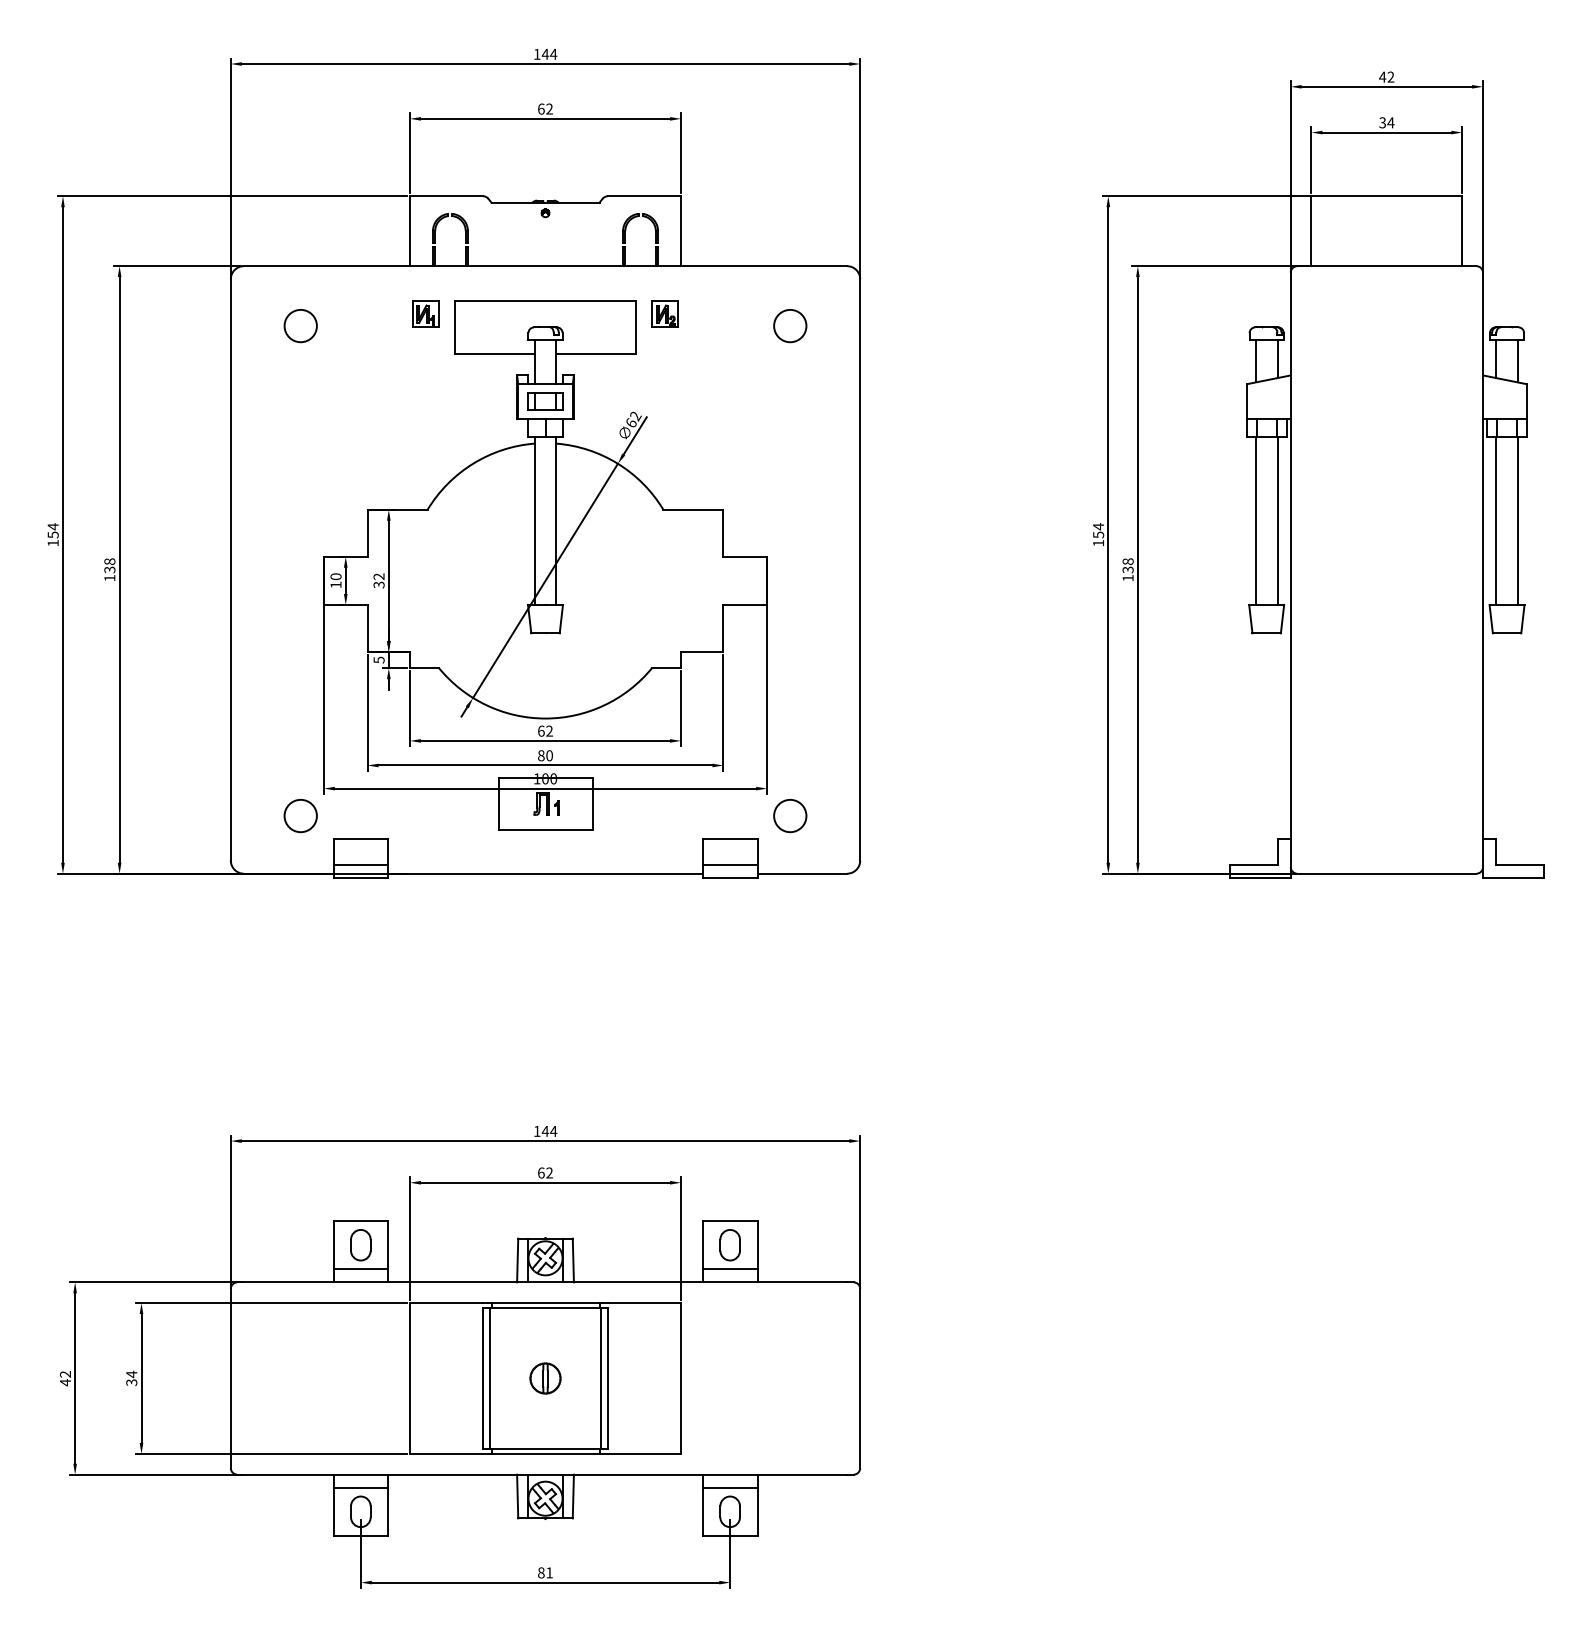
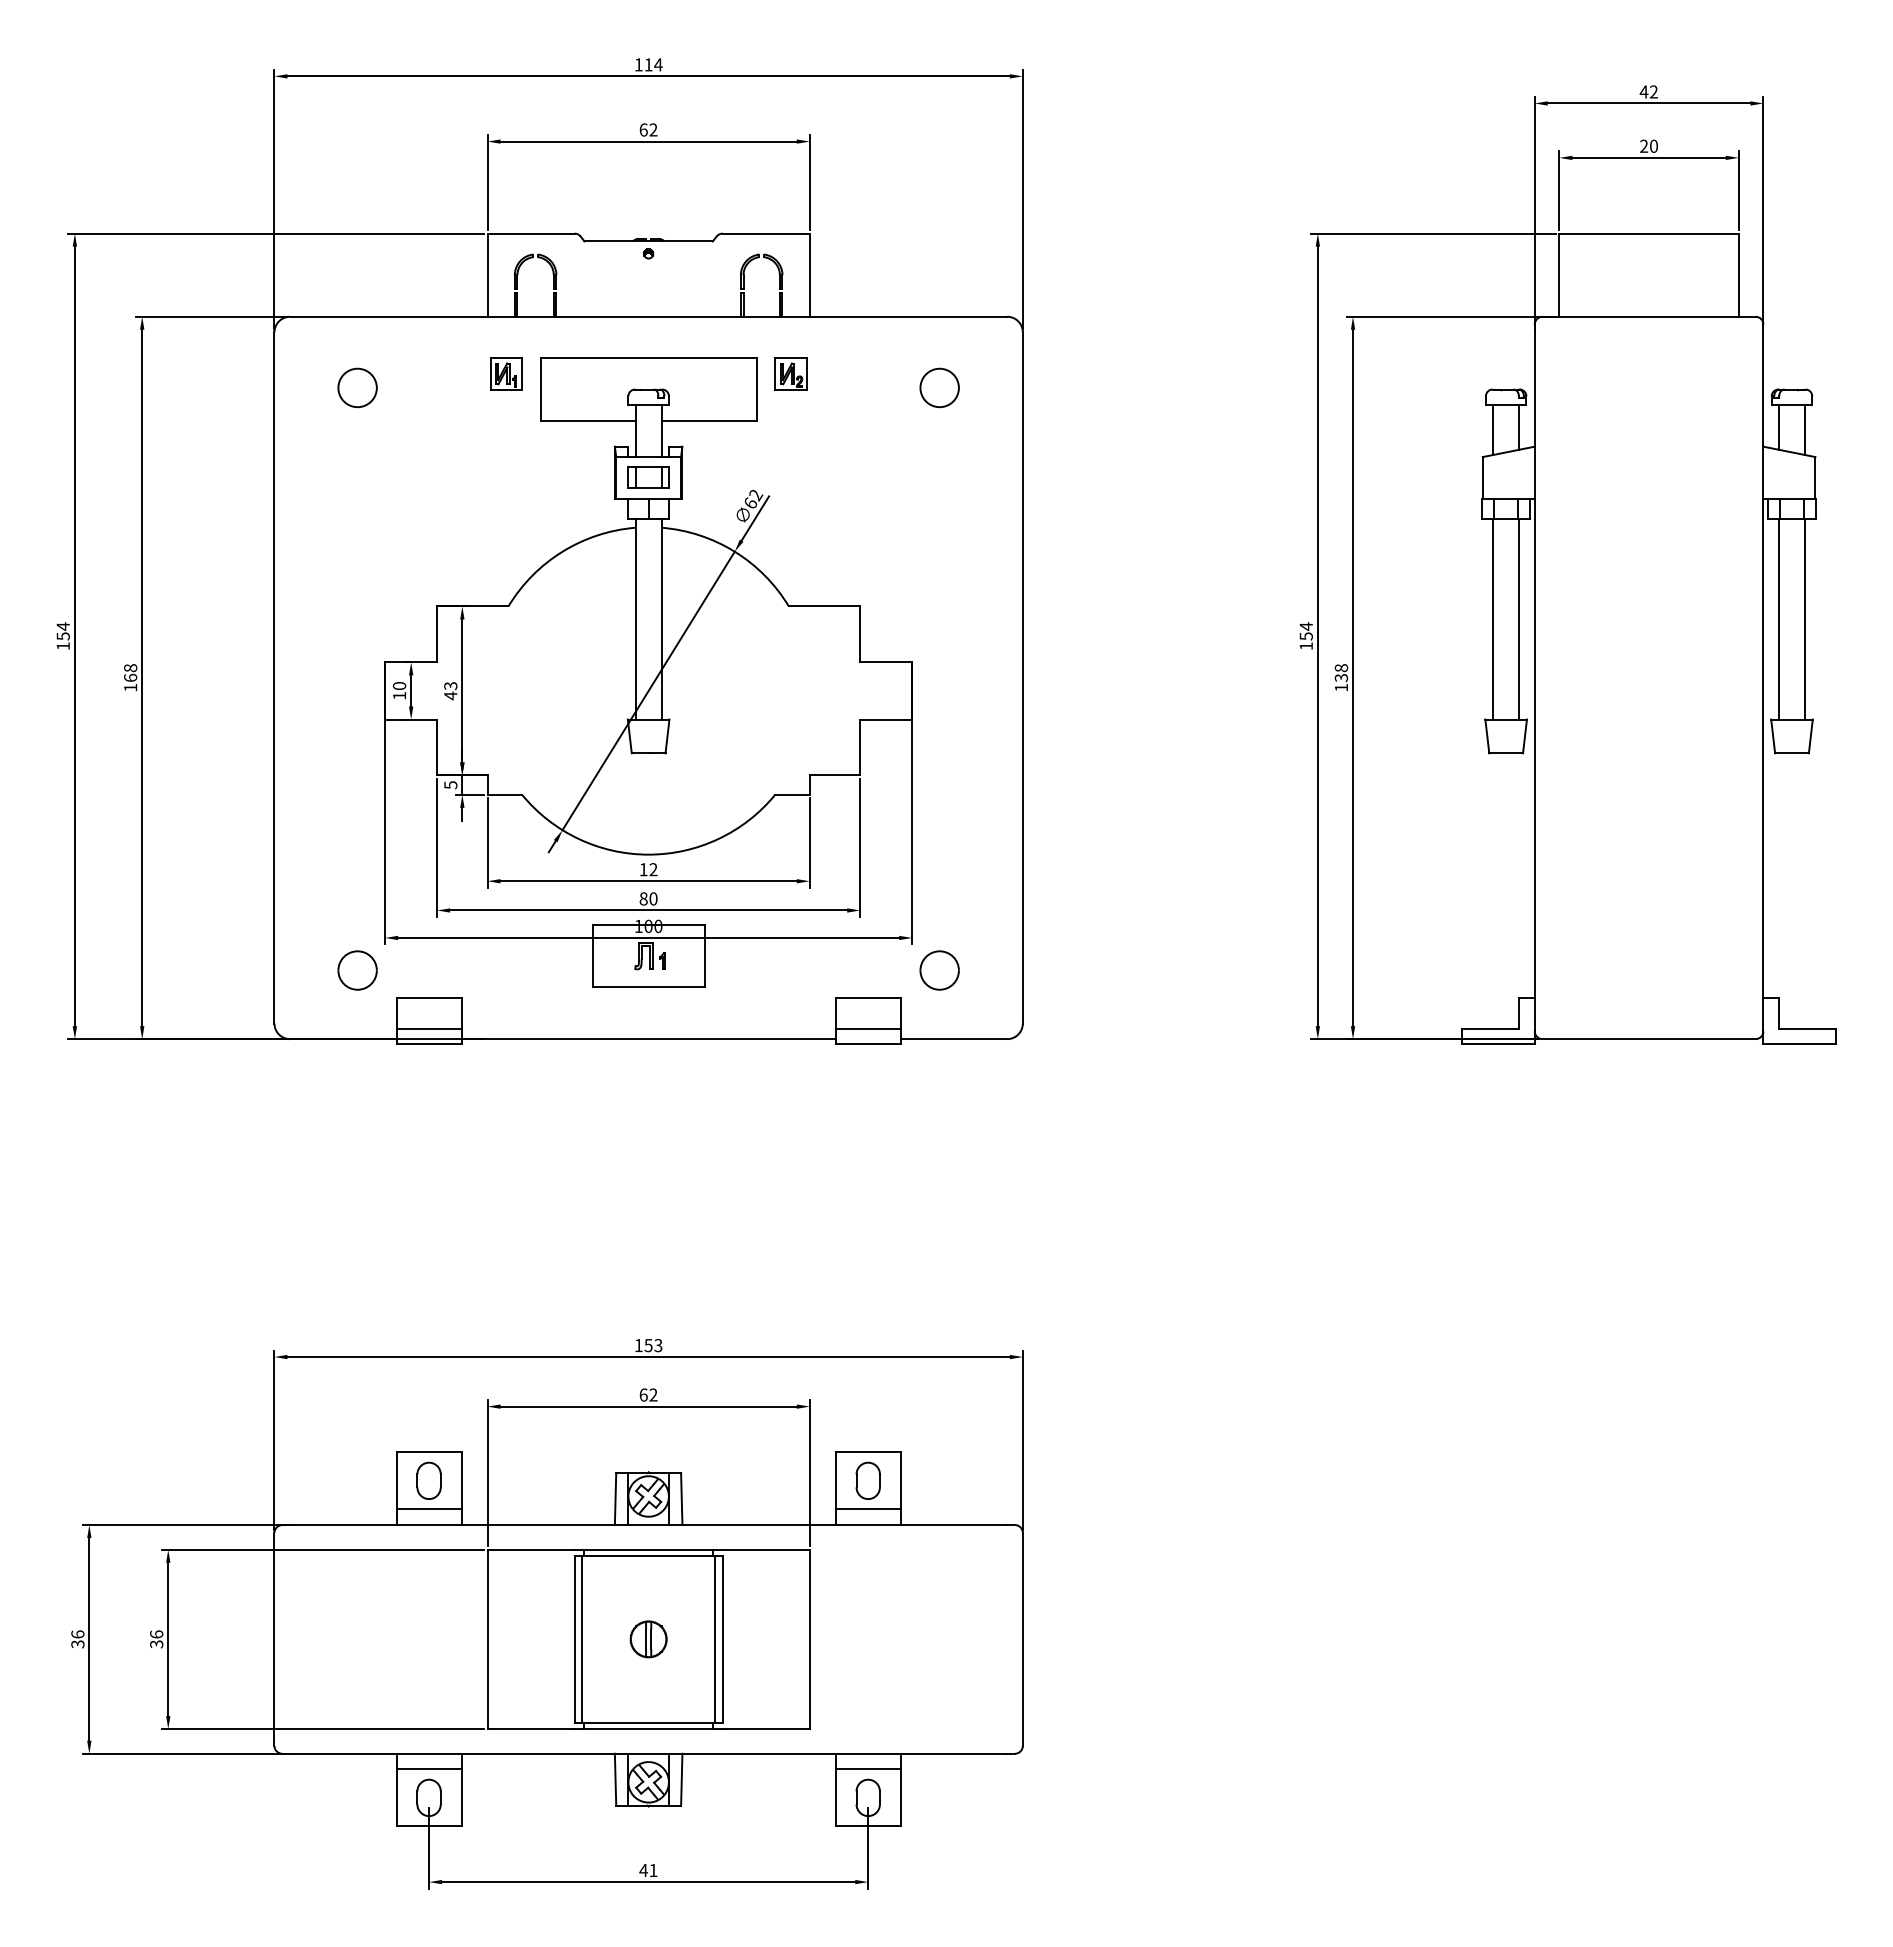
text: (545, 54) -> (648, 64), 144 -> 114
text: (1387, 122) -> (1649, 145), 34 -> 20
text: (109, 569) -> (130, 677), 138 -> 168
text: (378, 581) -> (450, 691), 32 -> 43
text: (541, 731) -> (643, 869), 62 -> 12
text: (549, 1131) -> (653, 1345), 144 -> 153
text: (131, 1374) -> (156, 1634), 34 -> 36
text: (65, 1378) -> (77, 1639), 42 -> 36
text: (541, 1572) -> (643, 1870), 81 -> 41

